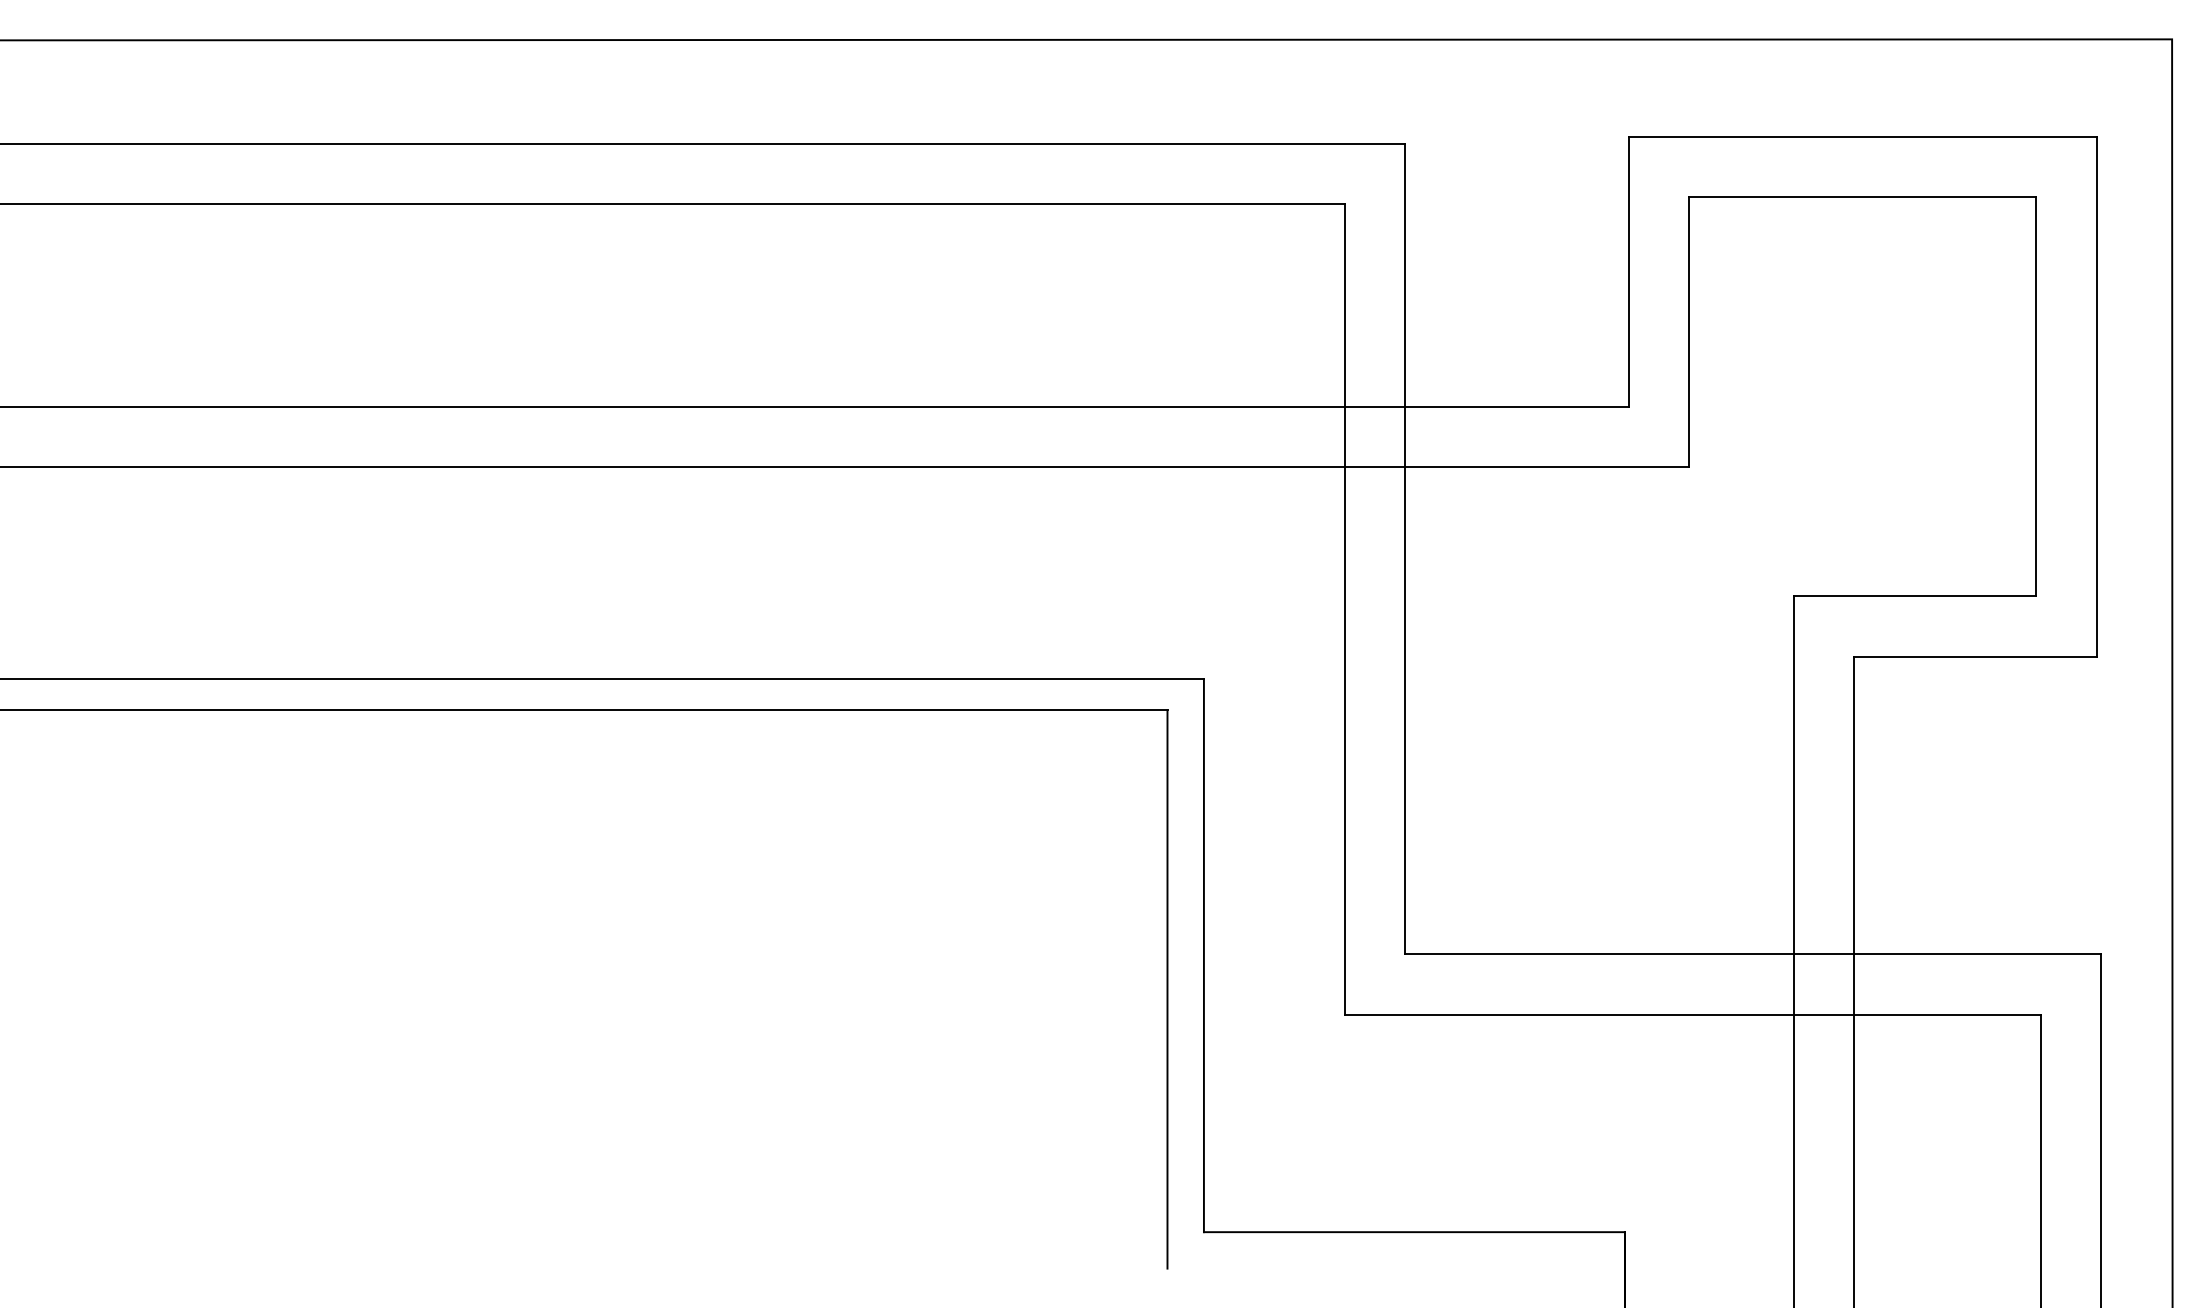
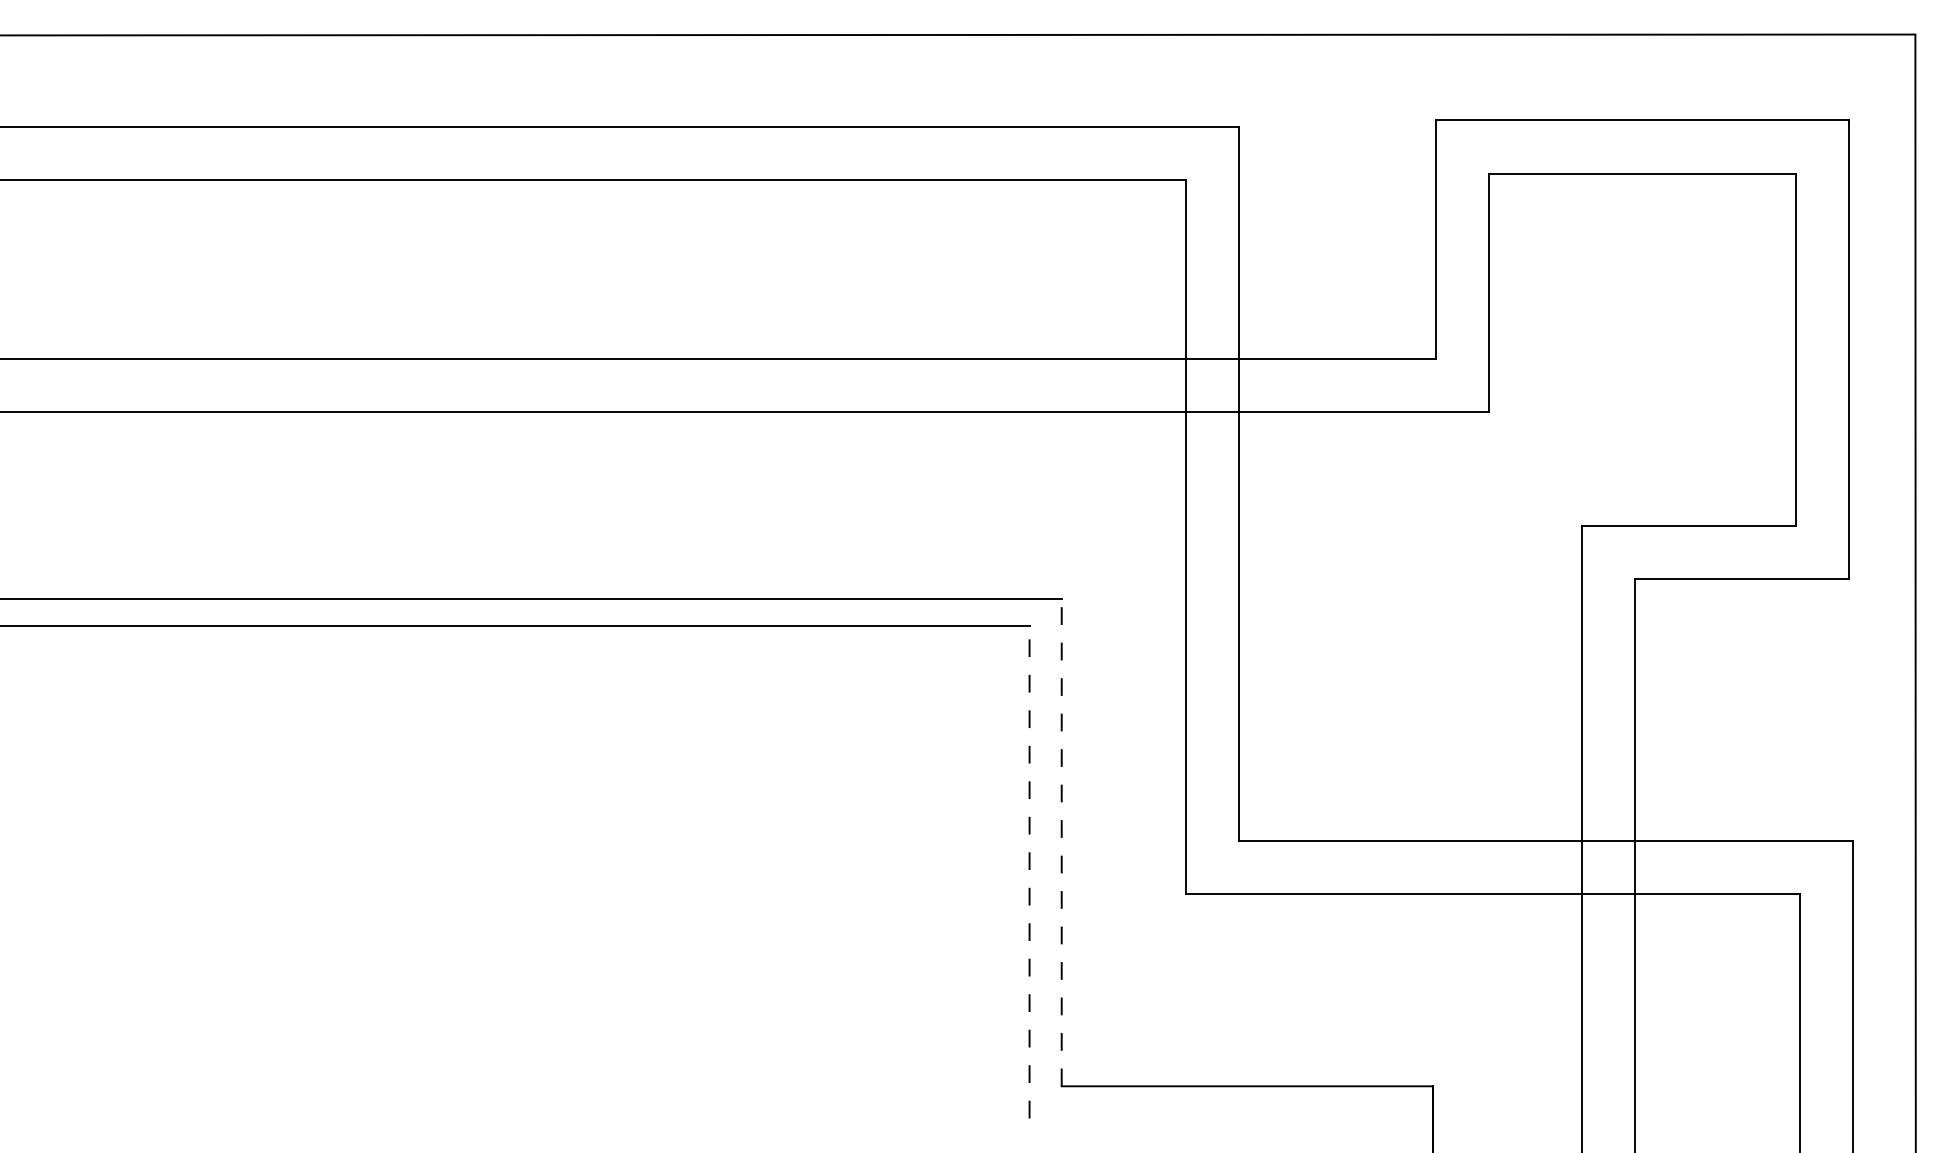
line: (1203, 955) -> (1061, 842), solid -> dashed
line: (1167, 988) -> (1029, 871), solid -> dashed

